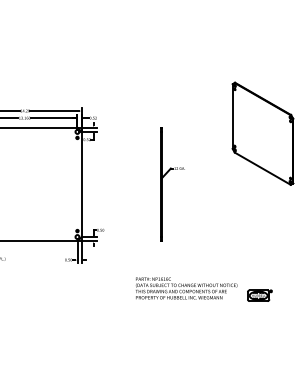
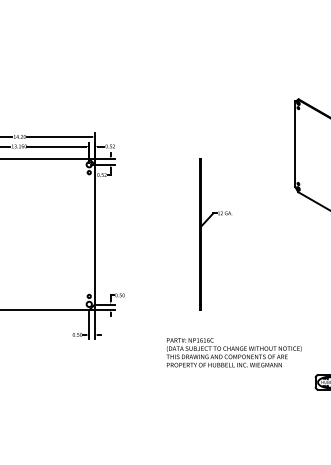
text: (186, 288) -> (234, 352), moved

